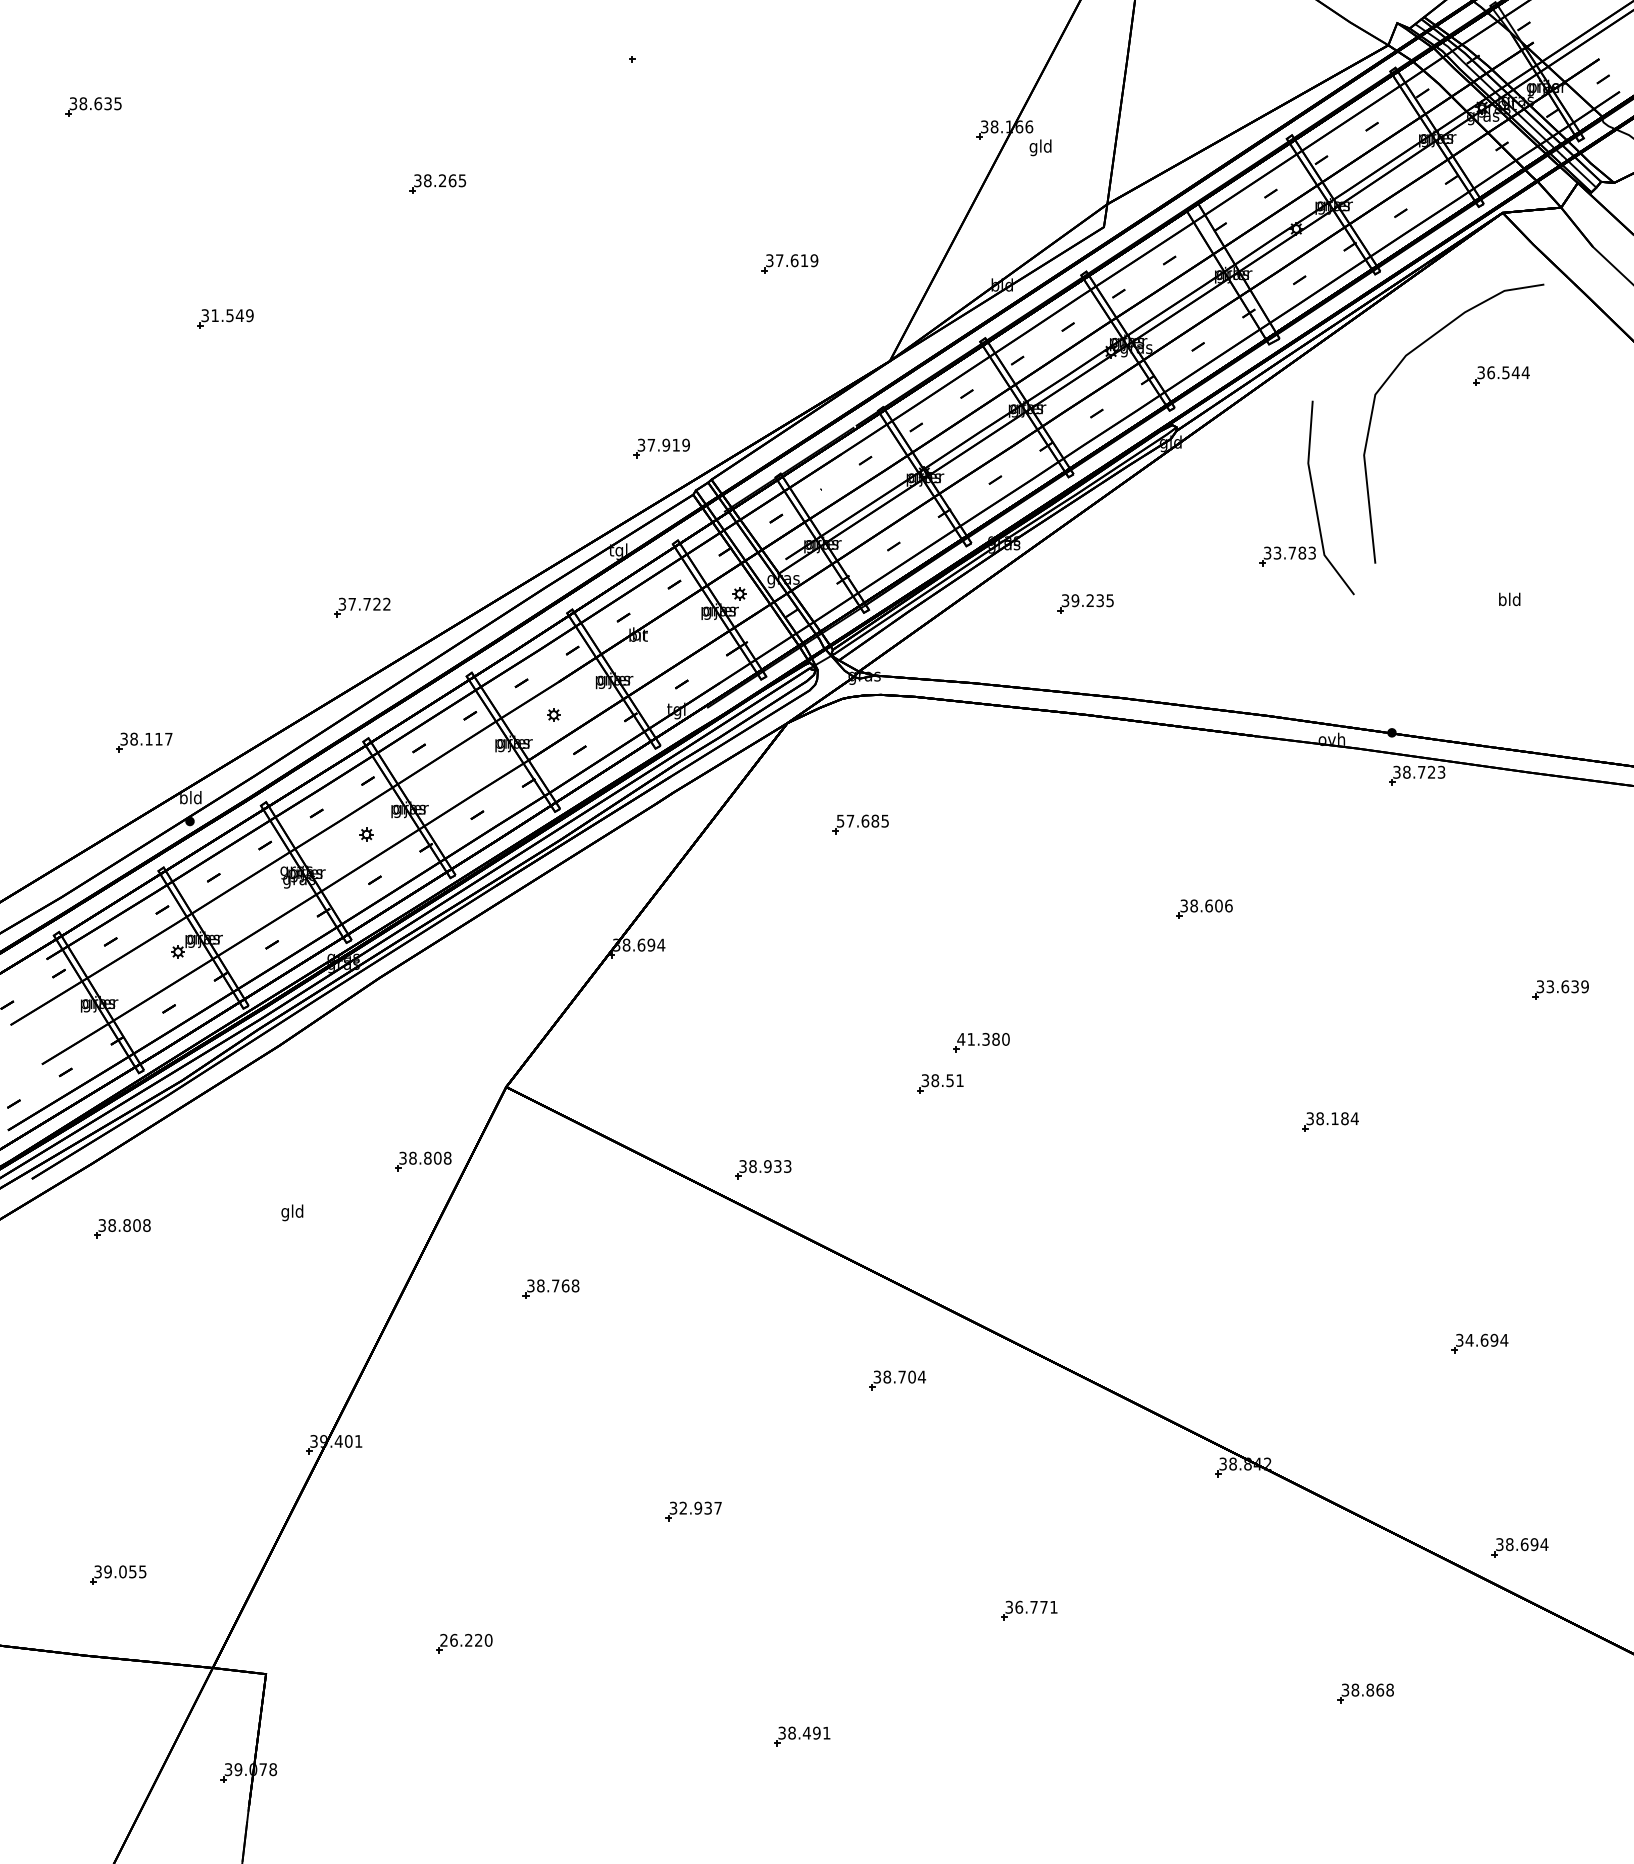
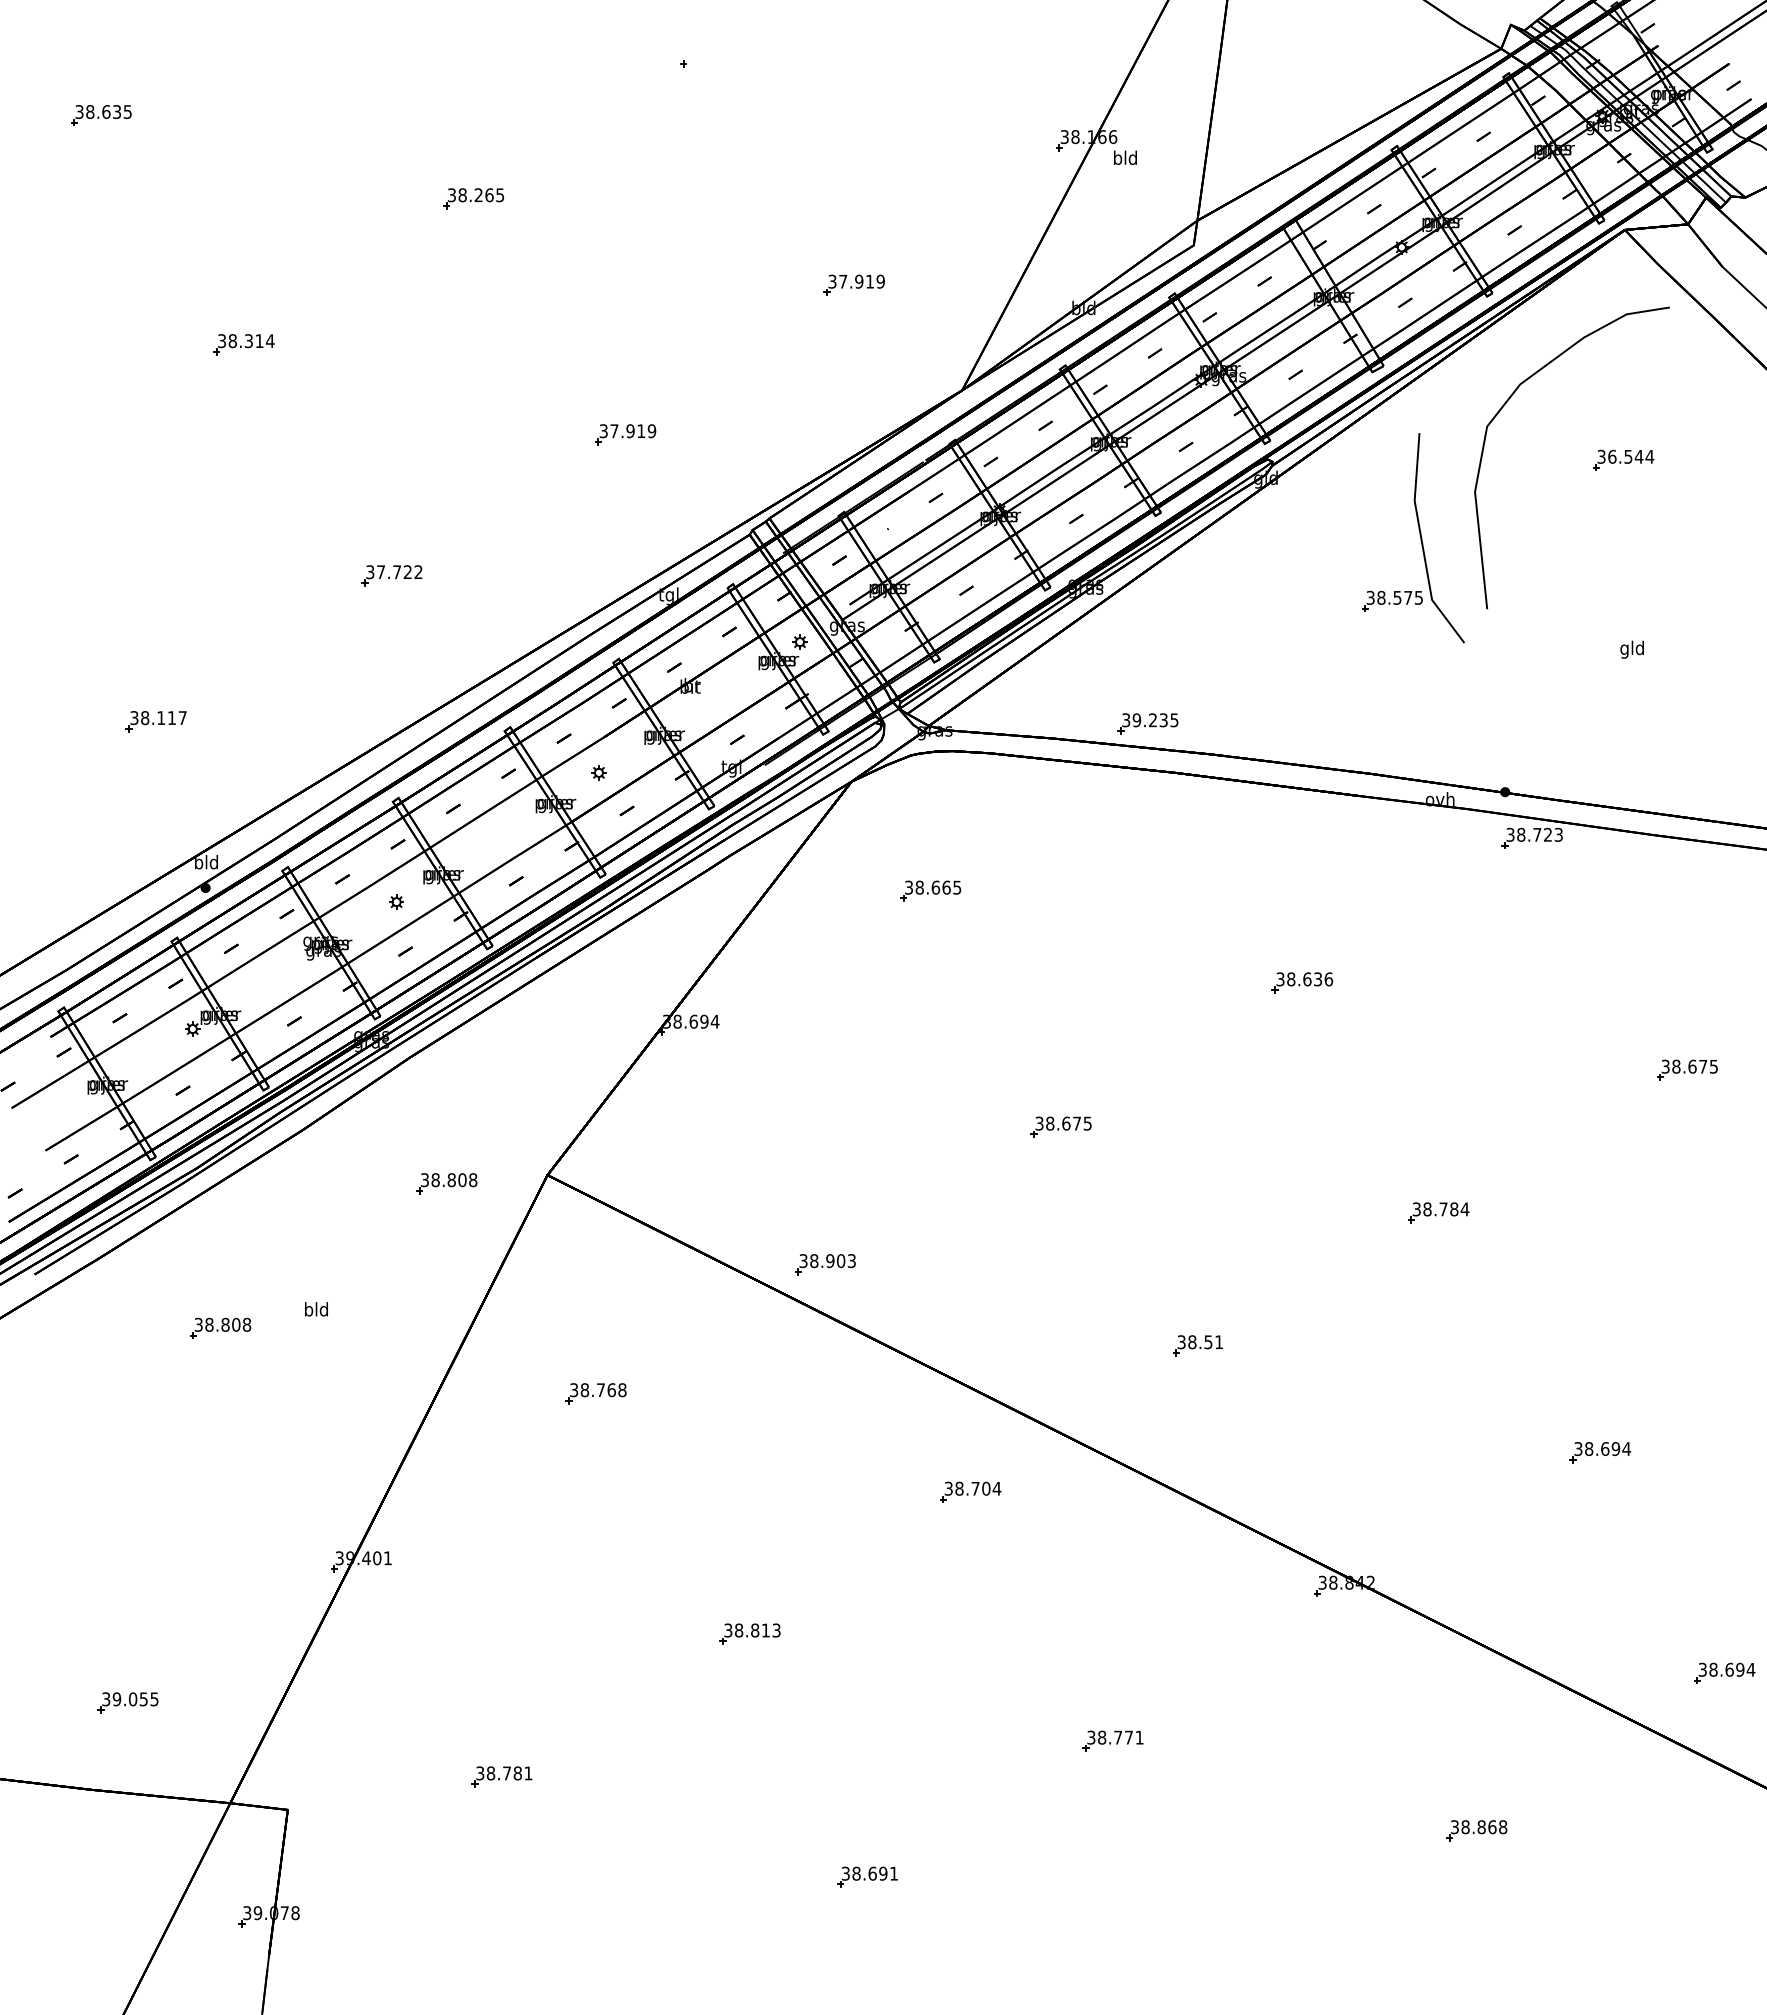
text: (1033, 147) -> (1117, 159), gld -> bld
text: (794, 260) -> (859, 281), 37.619 -> 37.919
text: (232, 316) -> (251, 341), 31.549 -> 38.314
part: (1501, 375) -> (1623, 459), moved
part: (661, 448) -> (625, 434), moved
text: (1294, 552) -> (1399, 597), 33.783 -> 38.575
text: (1502, 600) -> (1624, 649), bld -> gld
part: (1085, 603) -> (1147, 723), moved
part: (361, 607) -> (391, 575), moved
part: (143, 742) -> (155, 721), moved
text: (857, 821) -> (927, 887), 57.685 -> 38.665
text: (1218, 906) -> (1317, 979), 38.606 -> 38.636
text: (1568, 986) -> (1695, 1066), 33.639 -> 38.675
text: (983, 1039) -> (1063, 1123), 41.380 -> 38.675
part: (940, 1083) -> (1197, 1345), moved
text: (1334, 1118) -> (1443, 1209), 38.184 -> 38.784
part: (422, 1161) -> (446, 1183), moved
text: (778, 1166) -> (841, 1261), 38.933 -> 38.903
text: (285, 1213) -> (308, 1311), gld -> bld
part: (122, 1227) -> (220, 1327), moved
text: (1469, 1340) -> (1588, 1449), 34.694 -> 38.694
text: (700, 1508) -> (757, 1630), 32.937 -> 38.813
part: (1519, 1547) -> (1724, 1672), moved
text: (1019, 1607) -> (1102, 1737), 36.771 -> 38.771
text: (466, 1640) -> (504, 1773), 26.220 -> 38.781
text: (806, 1732) -> (872, 1873), 38.491 -> 38.691

